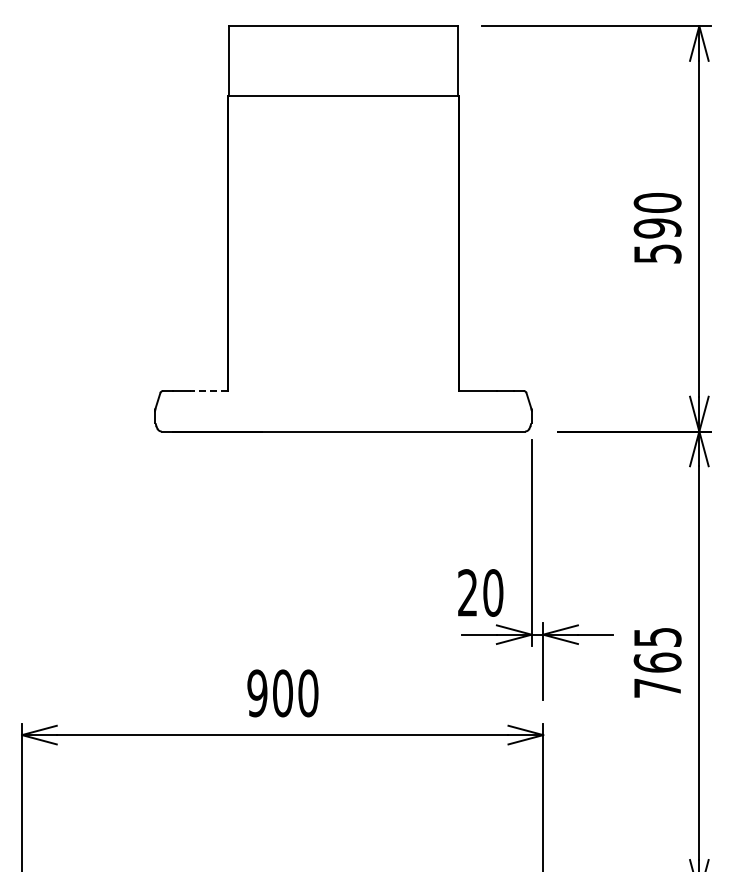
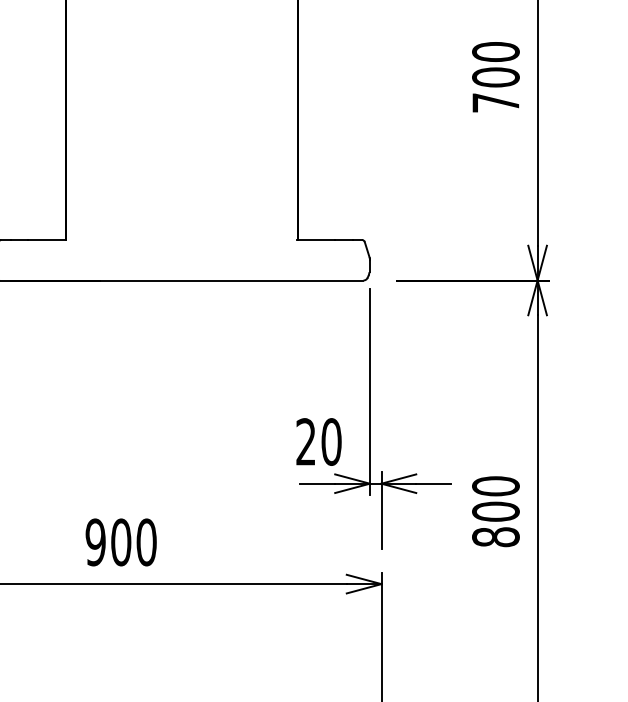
text: (657, 240) -> (495, 89), 590 -> 700
line: (208, 390) -> (46, 239), dashed -> solid
text: (657, 662) -> (495, 511), 765 -> 800

